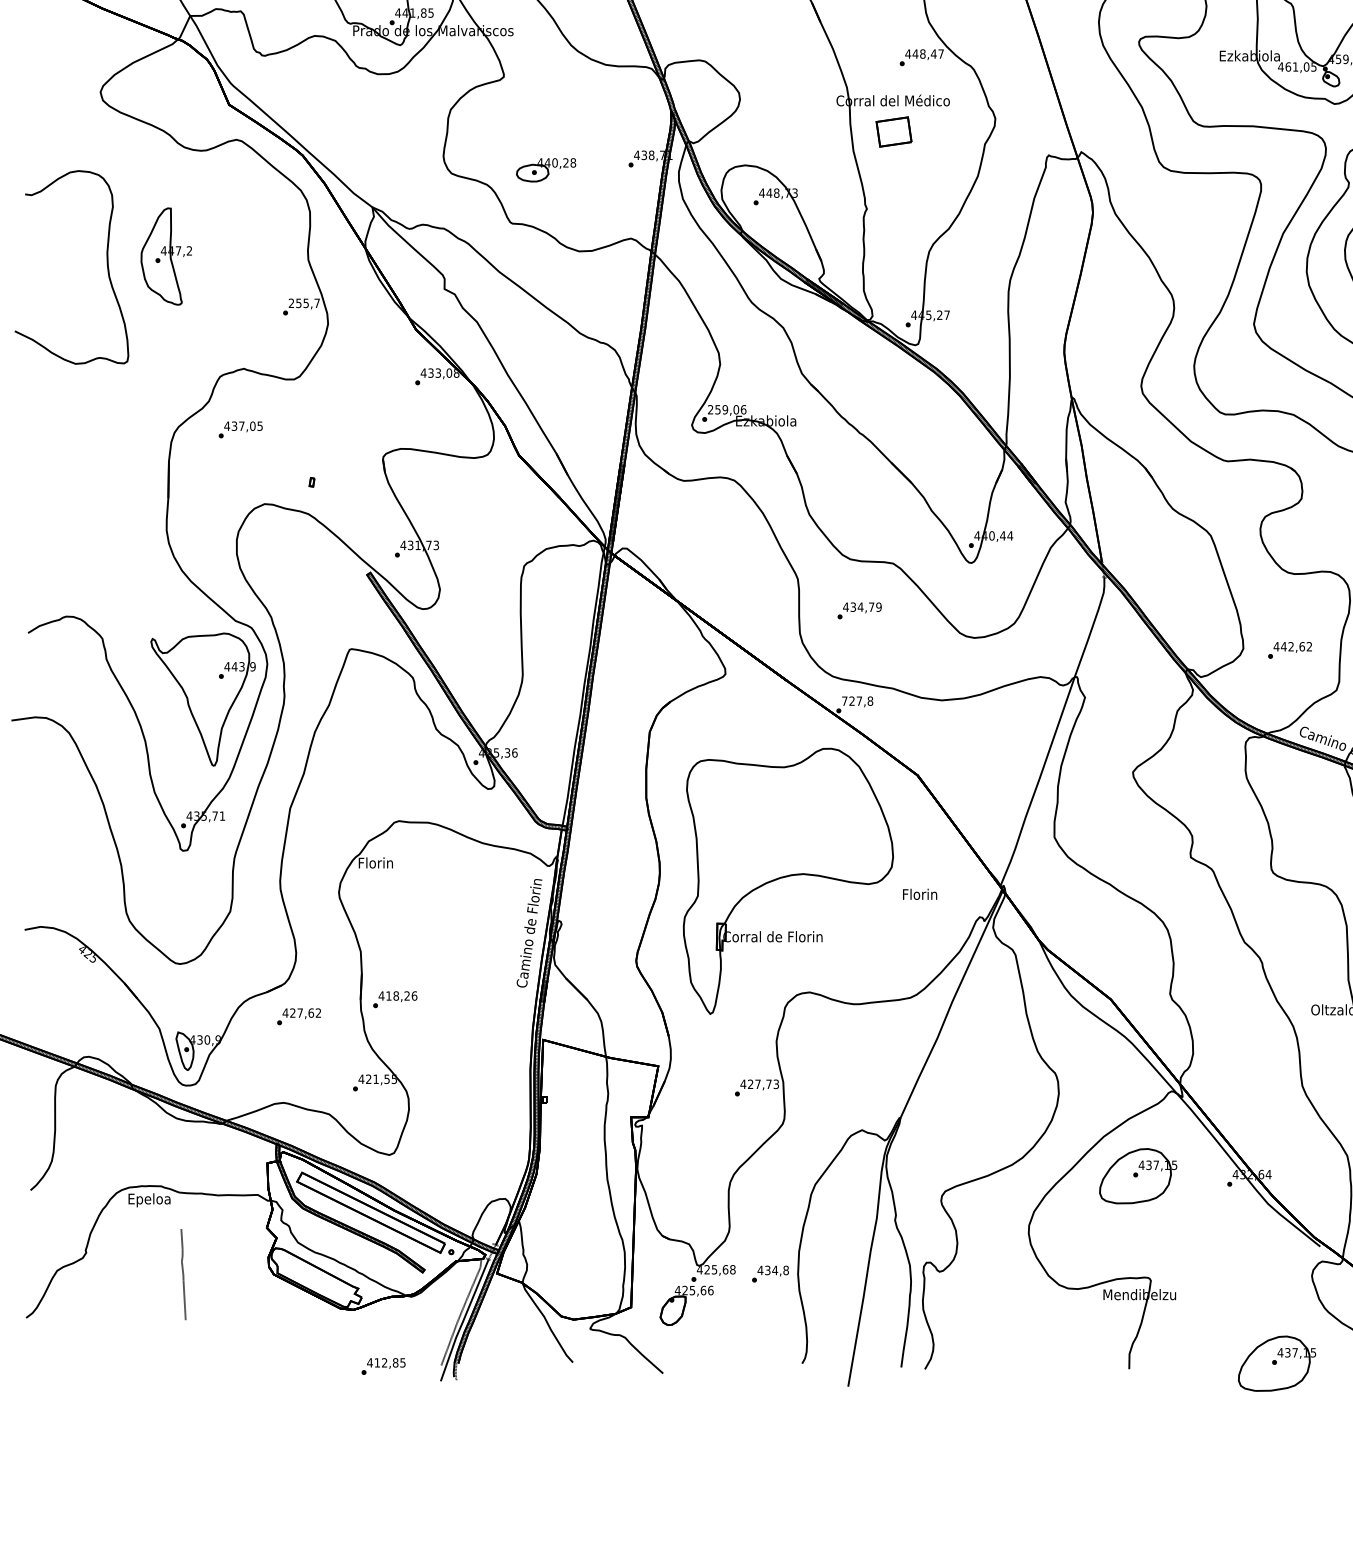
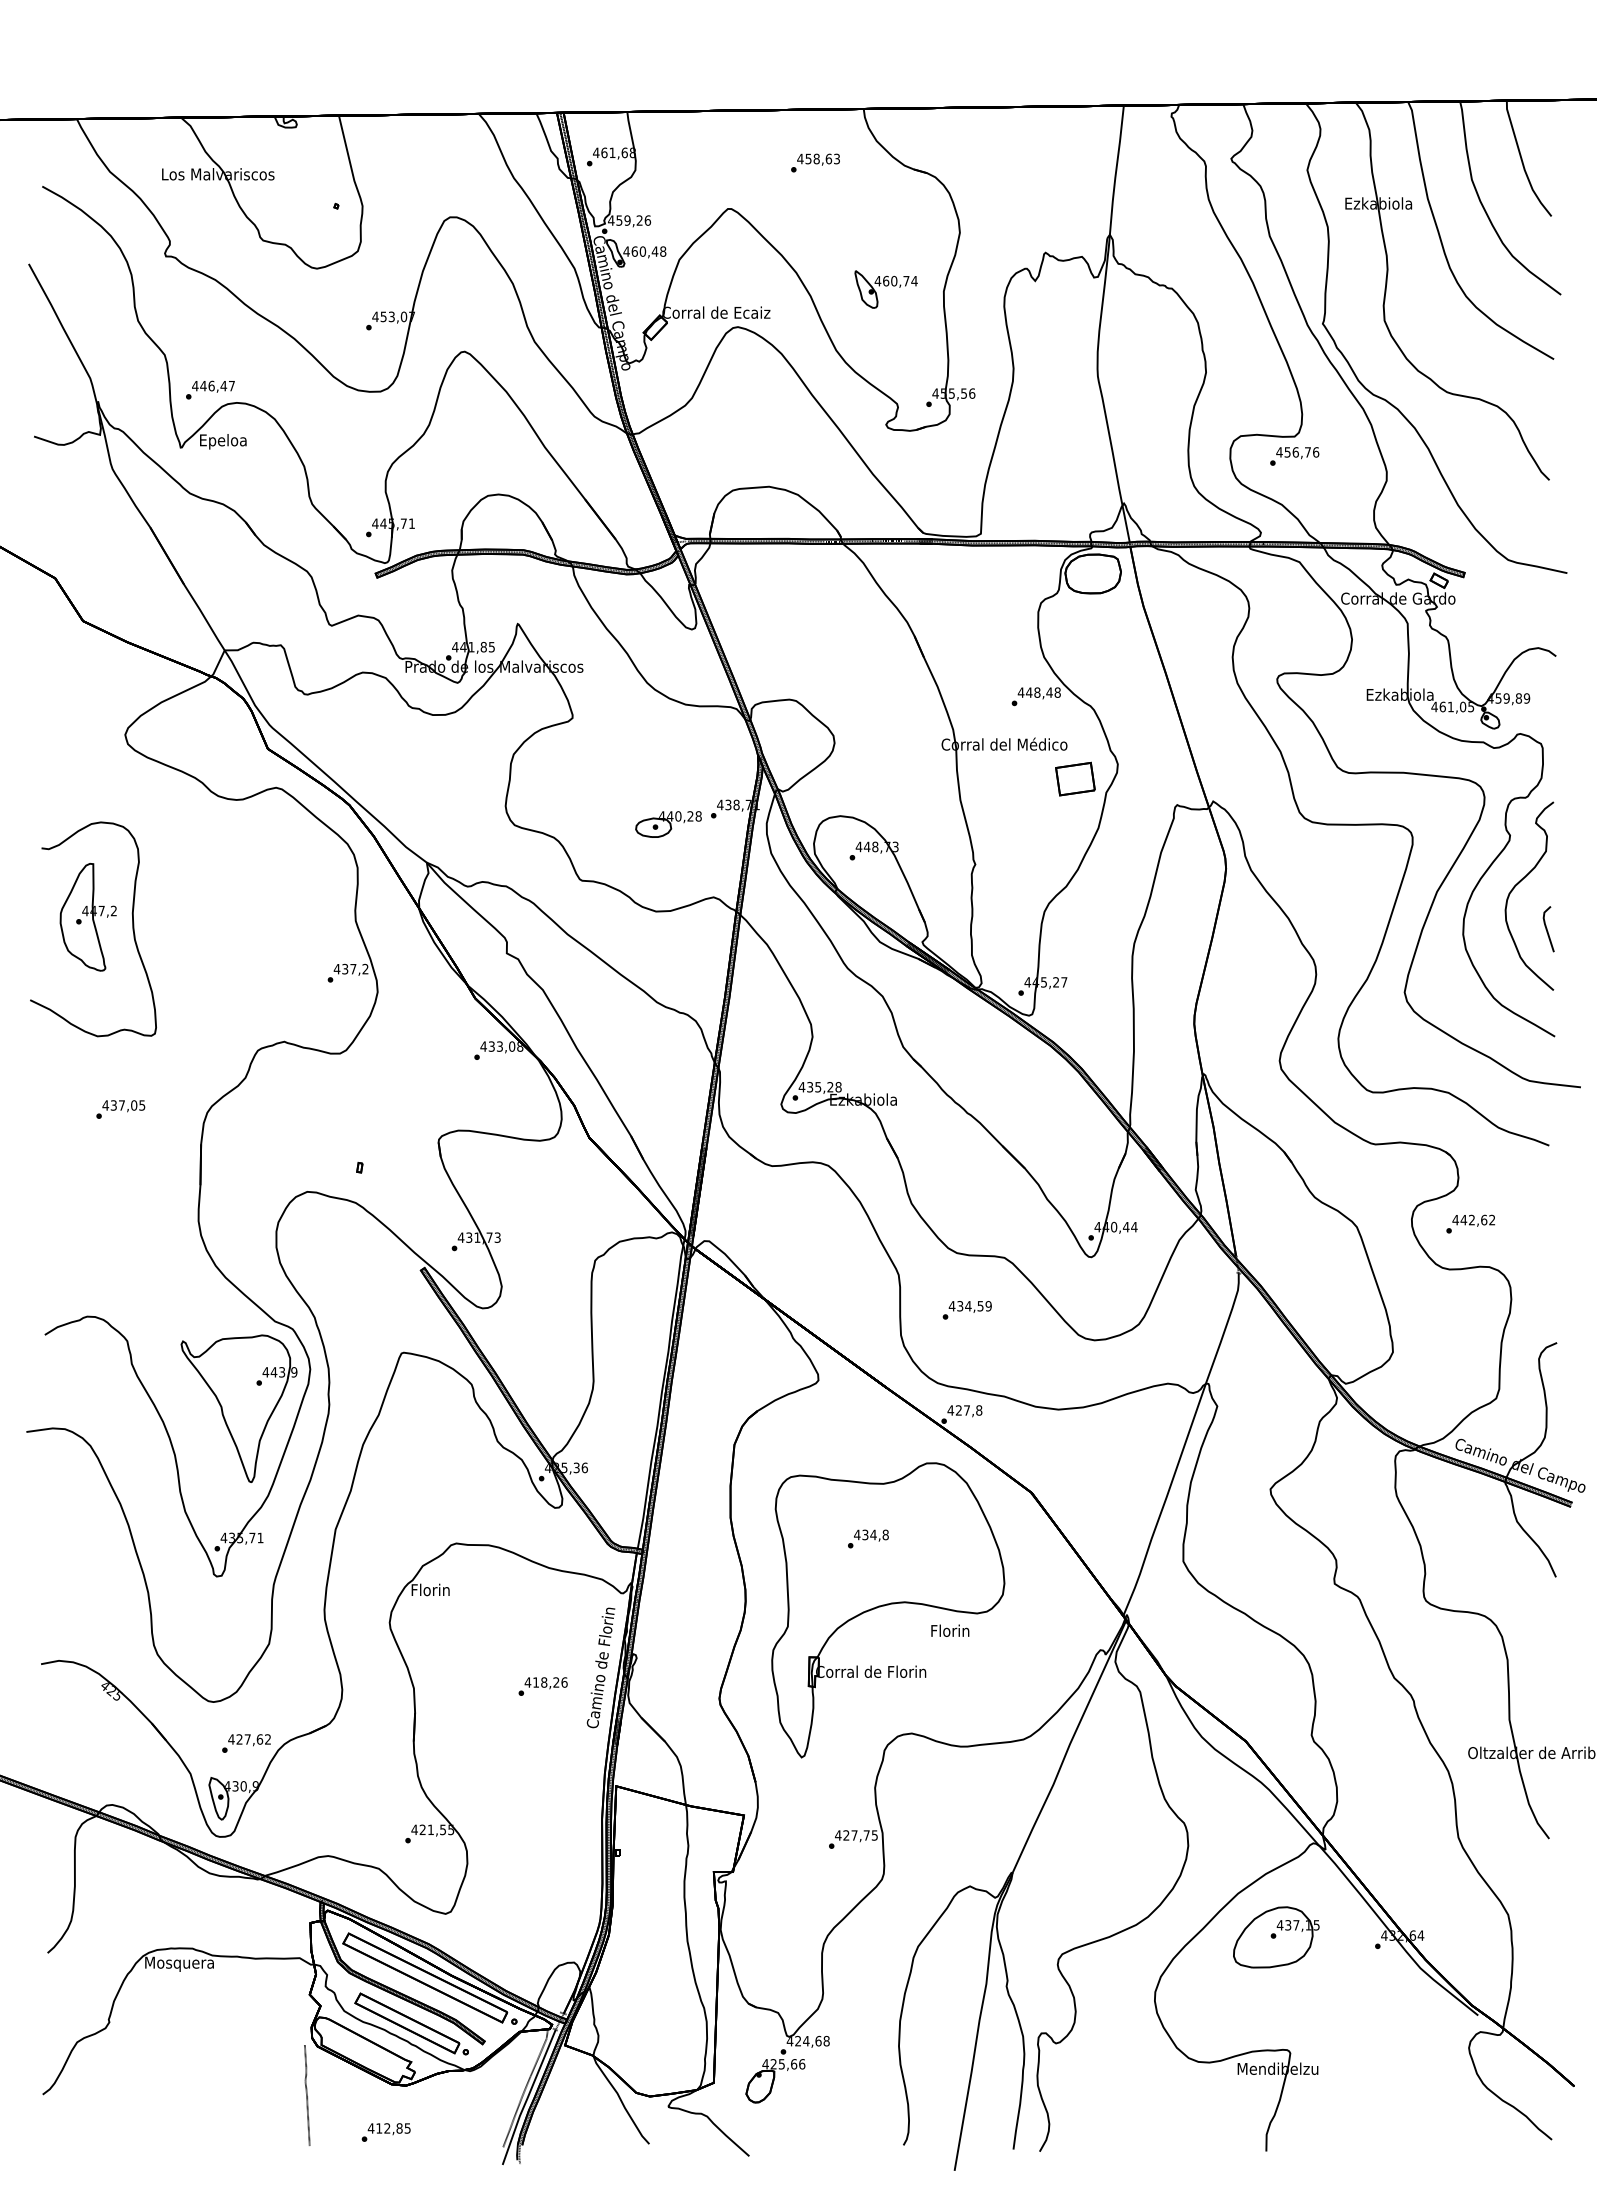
text: (940, 53) -> (1057, 692), 448,47 -> 448,48
part: (894, 131) -> (1075, 778), moved
part: (546, 170) -> (668, 824), moved
part: (165, 256) -> (87, 917), moved
text: (303, 302) -> (350, 968), 255,7 -> 437,2
text: (726, 410) -> (819, 1087), 259,06 -> 435,28
text: (240, 429) -> (120, 1109), moved
text: (871, 607) -> (980, 1306), 434,79 -> 434,59
text: (1289, 649) -> (1470, 1223), moved
text: (844, 701) -> (950, 1410), 727,8 -> 427,8
text: (920, 894) -> (950, 1630), moved
text: (394, 999) -> (542, 1686), moved
text: (299, 1016) -> (246, 1743), moved
text: (776, 1083) -> (874, 1834), 427,73 -> 427,75
text: (149, 1199) -> (179, 1963), Epeloa -> Mosquera
part: (358, 1253) -> (411, 2023), added
text: (714, 1270) -> (806, 2041), 425,68 -> 424,68
text: (770, 1273) -> (868, 1538), moved
curve: (183, 1274) -> (307, 2095), moved
part: (1277, 1363) -> (1430, 2145), removed
text: (382, 1366) -> (385, 2132), moved

